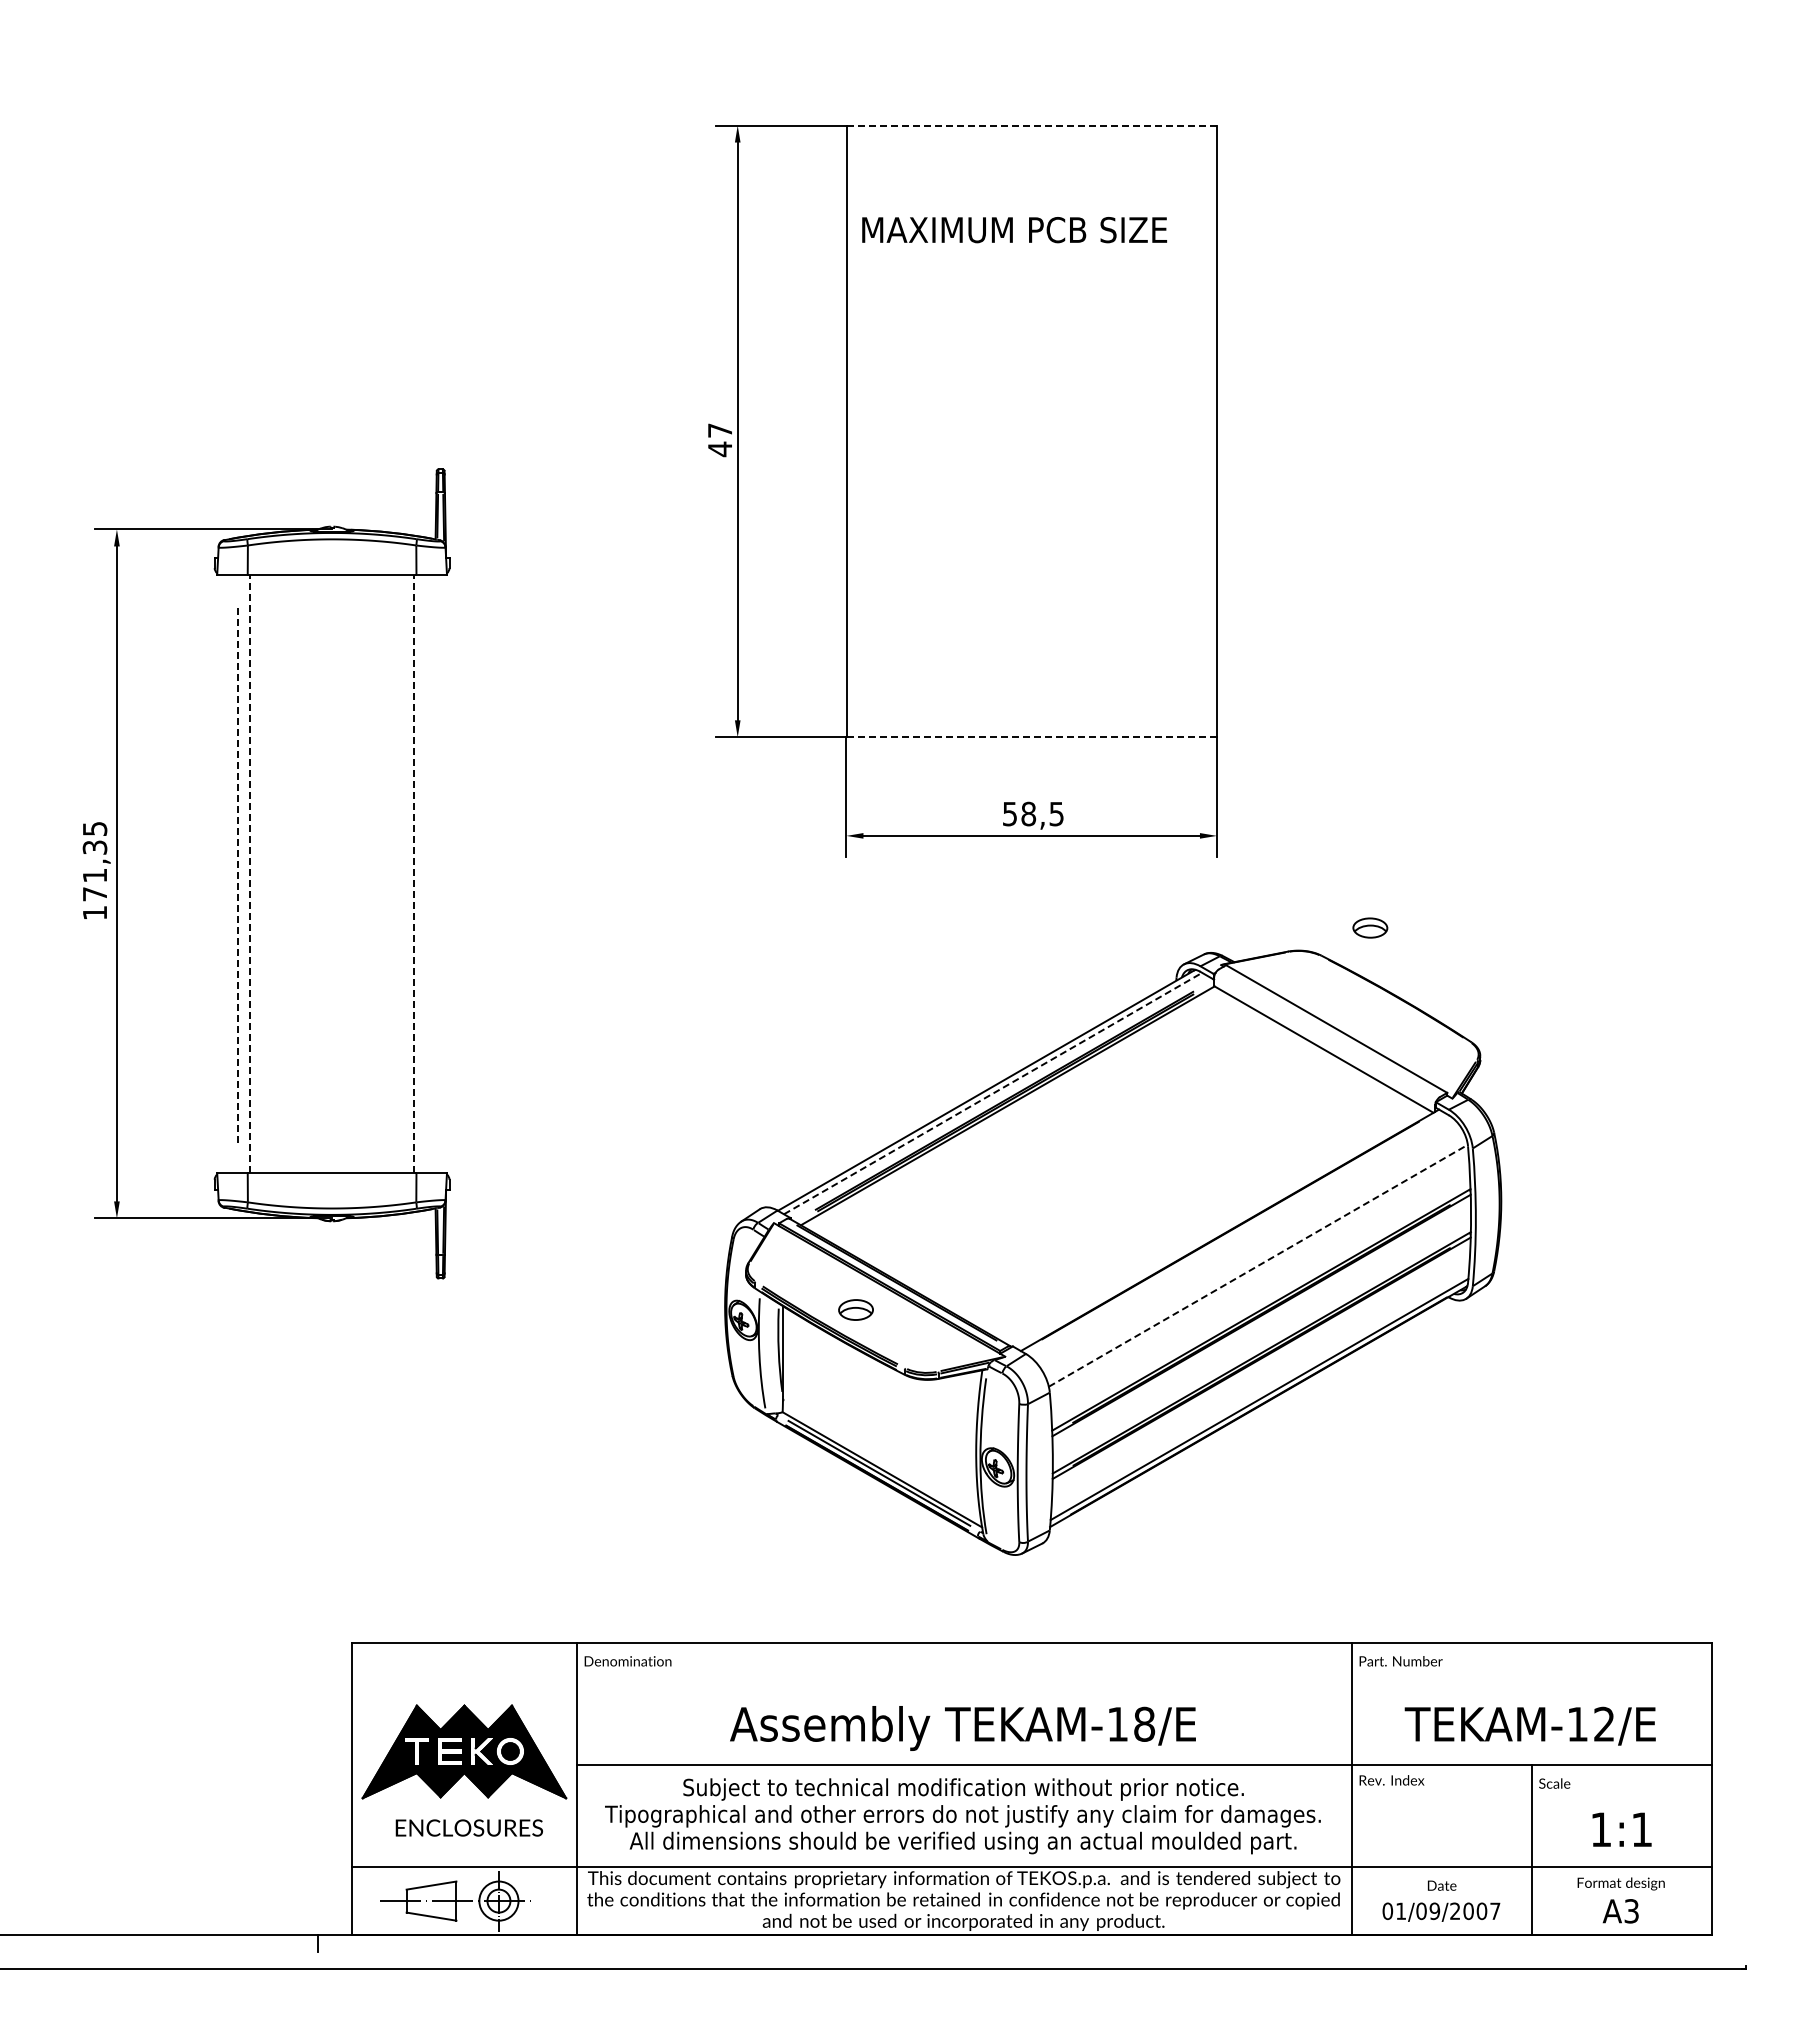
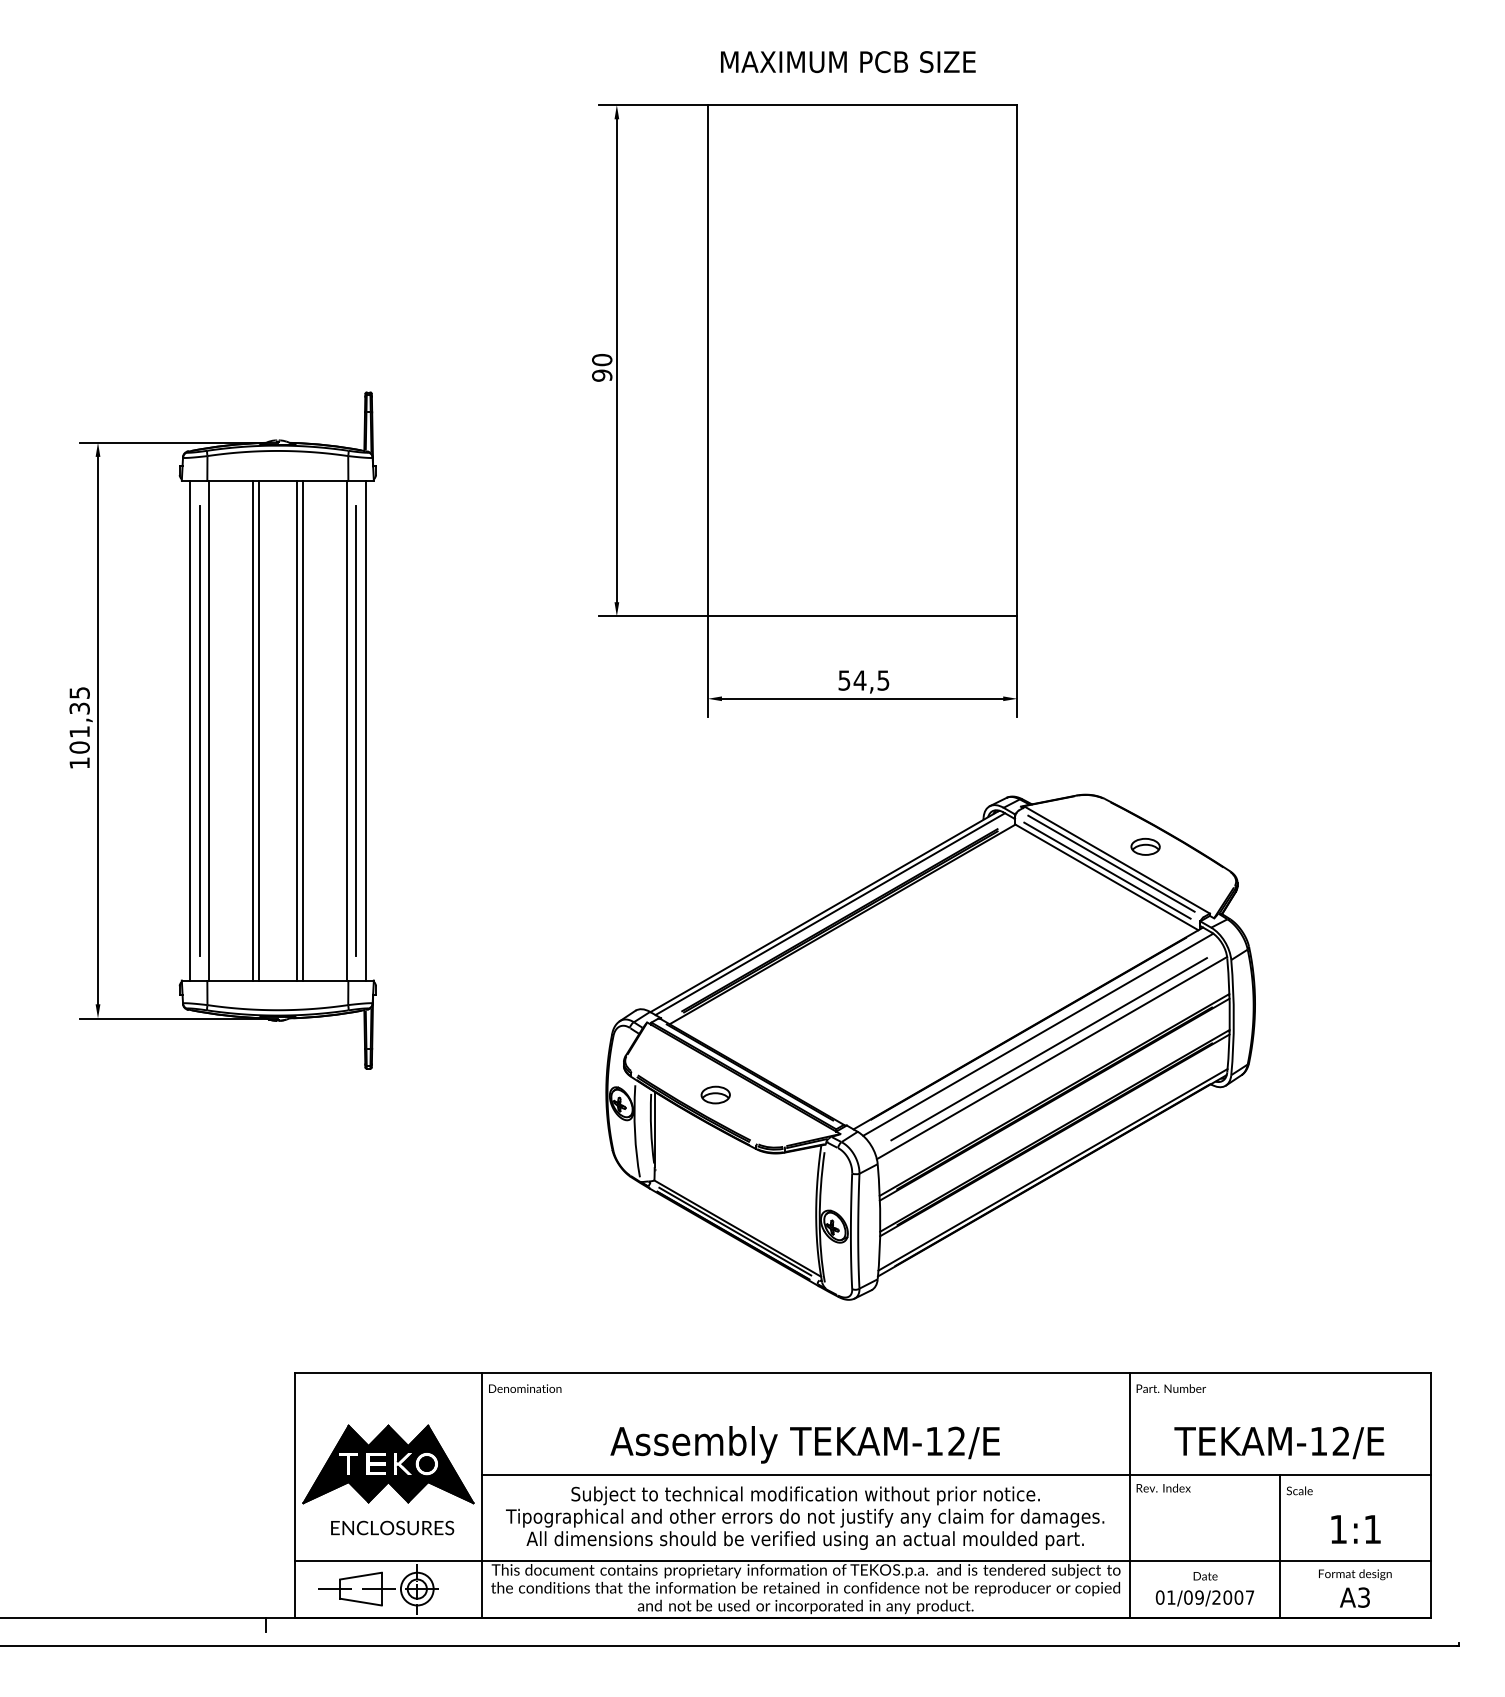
line: (1032, 125) -> (863, 105), dashed -> solid
text: (1014, 230) -> (848, 62), moved
text: (719, 440) -> (601, 368), 47 -> 90
line: (1031, 737) -> (862, 616), dashed -> solid
text: (1028, 813) -> (859, 680), 58,5 -> 54,5
line: (227, 873) -> (190, 730), added
line: (238, 873) -> (199, 730), dashed -> solid
line: (249, 873) -> (208, 730), dashed -> solid
line: (302, 873) -> (253, 730), added
line: (309, 873) -> (258, 730), added
line: (355, 873) -> (297, 730), added
line: (361, 873) -> (302, 730), added
line: (414, 873) -> (346, 730), dashed -> solid
line: (425, 873) -> (355, 730), added
line: (437, 873) -> (365, 730), added
text: (94, 894) -> (79, 747), 171,35 -> 101,35
part: (1370, 927) -> (1145, 846), moved
line: (1329, 1032) -> (1111, 863), added
line: (1324, 1041) -> (1107, 870), added
line: (993, 1093) -> (830, 914), dashed -> solid
line: (1241, 1237) -> (1037, 1034), added
line: (1254, 1255) -> (1048, 1049), added
line: (1258, 1265) -> (1052, 1057), dashed -> solid
text: (1144, 1723) -> (956, 1440), TEKAM-18/E -> TEKAM-12/E

